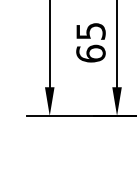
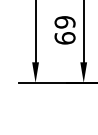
text: (90, 31) -> (64, 22), 65 -> 69

